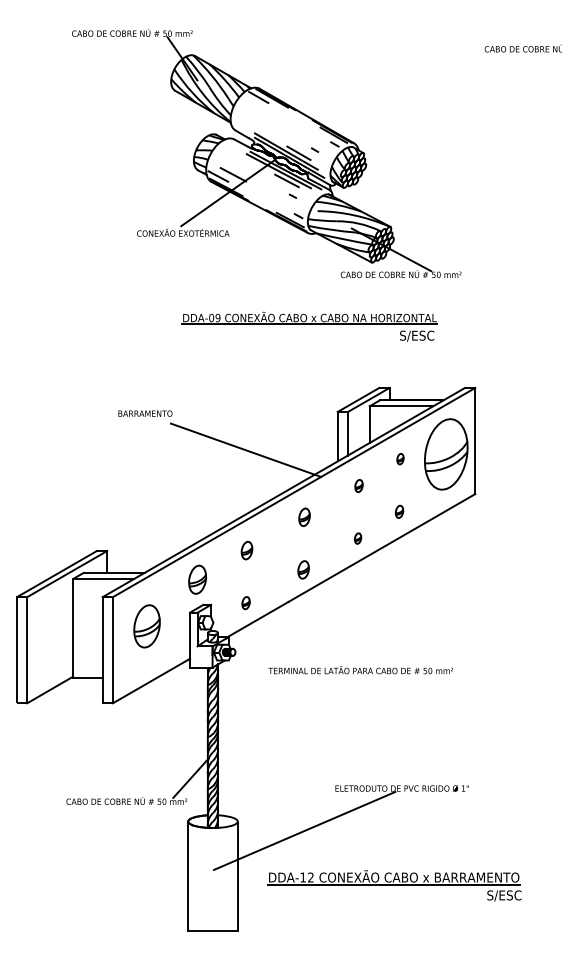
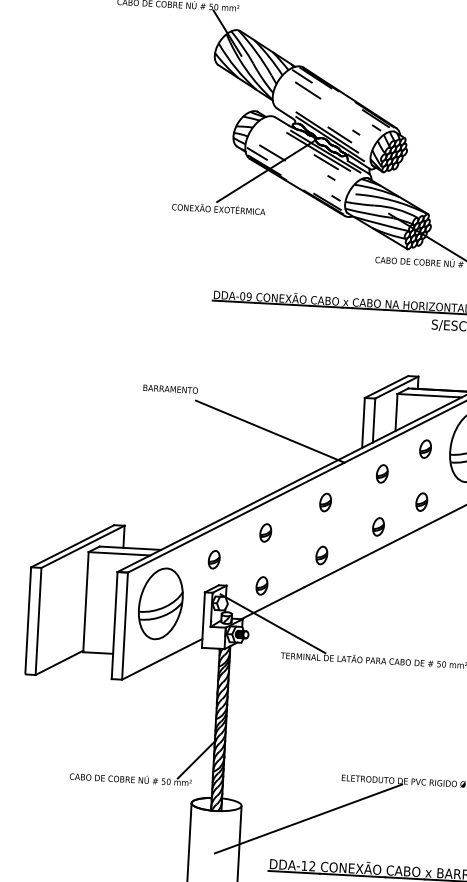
line: (264, 110) -> (307, 89), added
part: (400, 458) -> (425, 448), size x1.67
part: (358, 485) -> (381, 473), size x1.43
part: (399, 511) -> (421, 501), size x1.43
part: (357, 538) -> (377, 526), size x1.67
part: (197, 579) -> (214, 559), size x0.62
part: (245, 602) -> (261, 585), size x1.43
part: (146, 626) -> (160, 604), size x1.67
line: (258, 639) -> (272, 623), added

